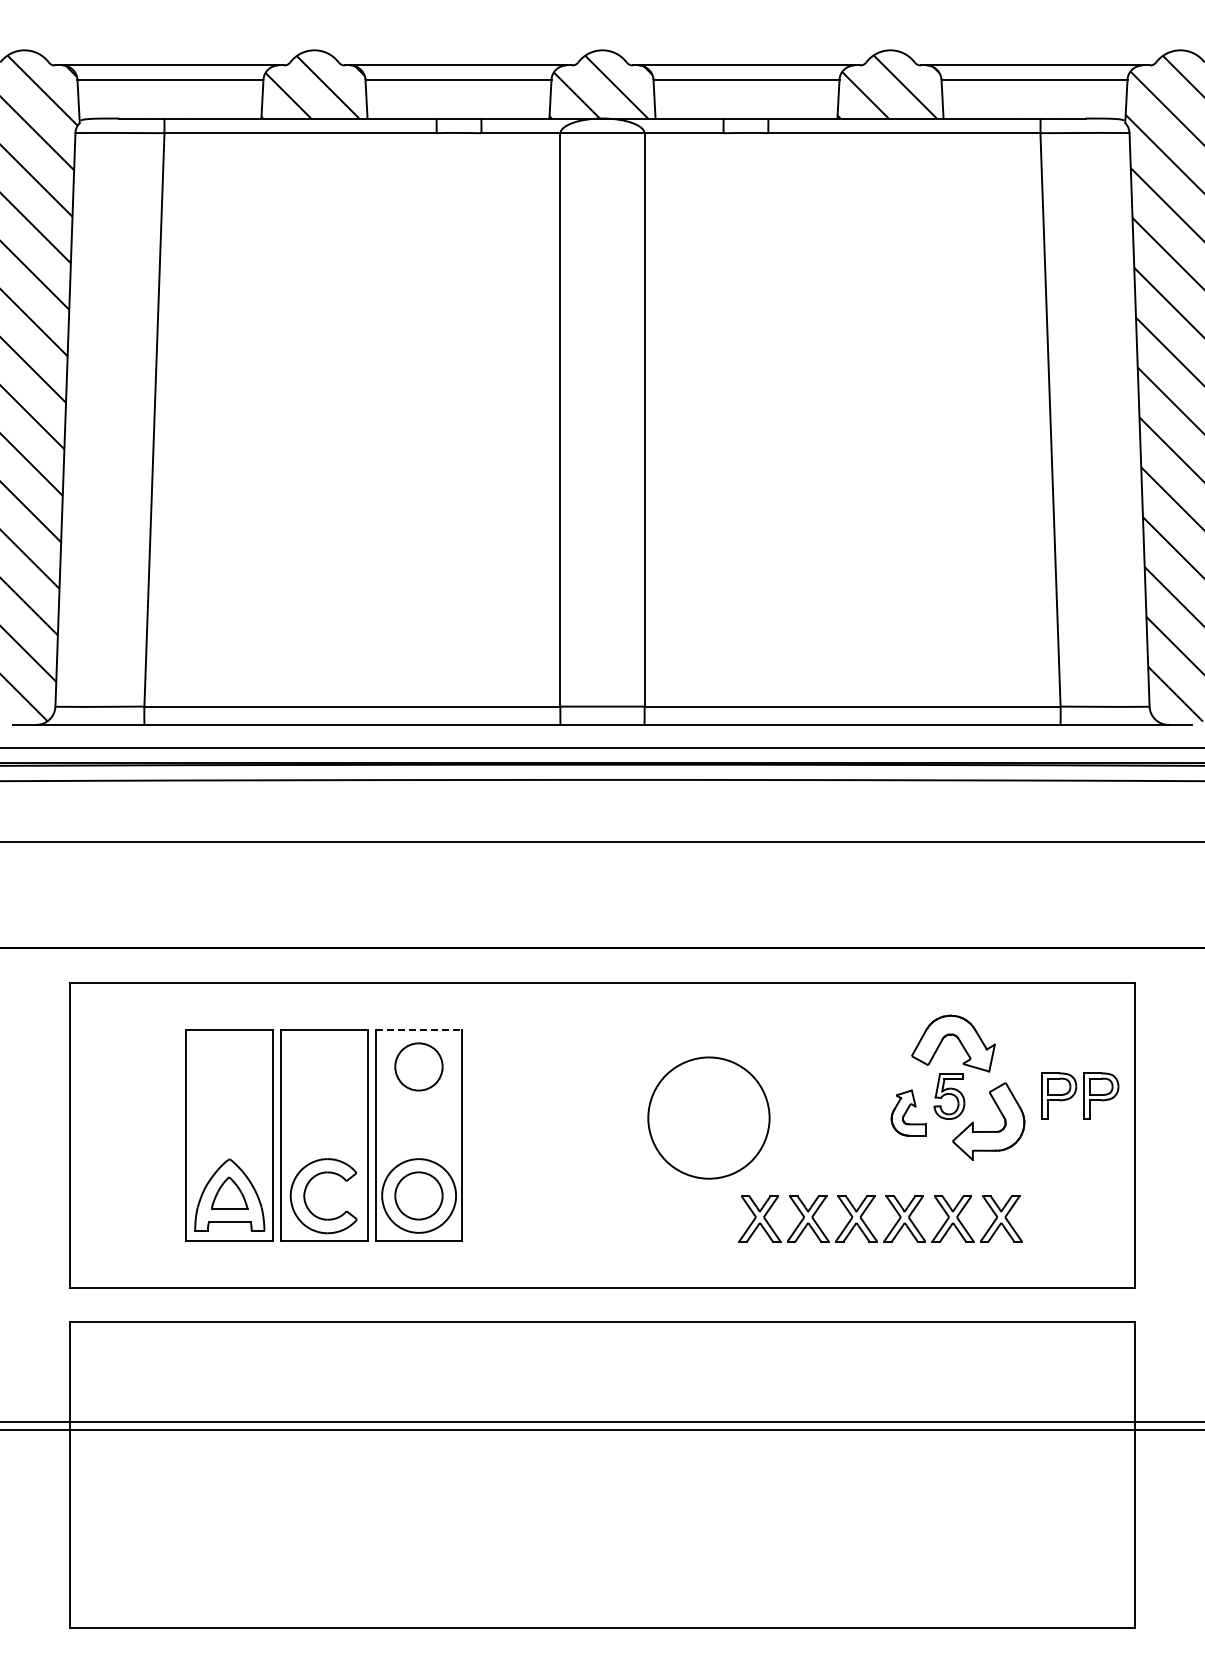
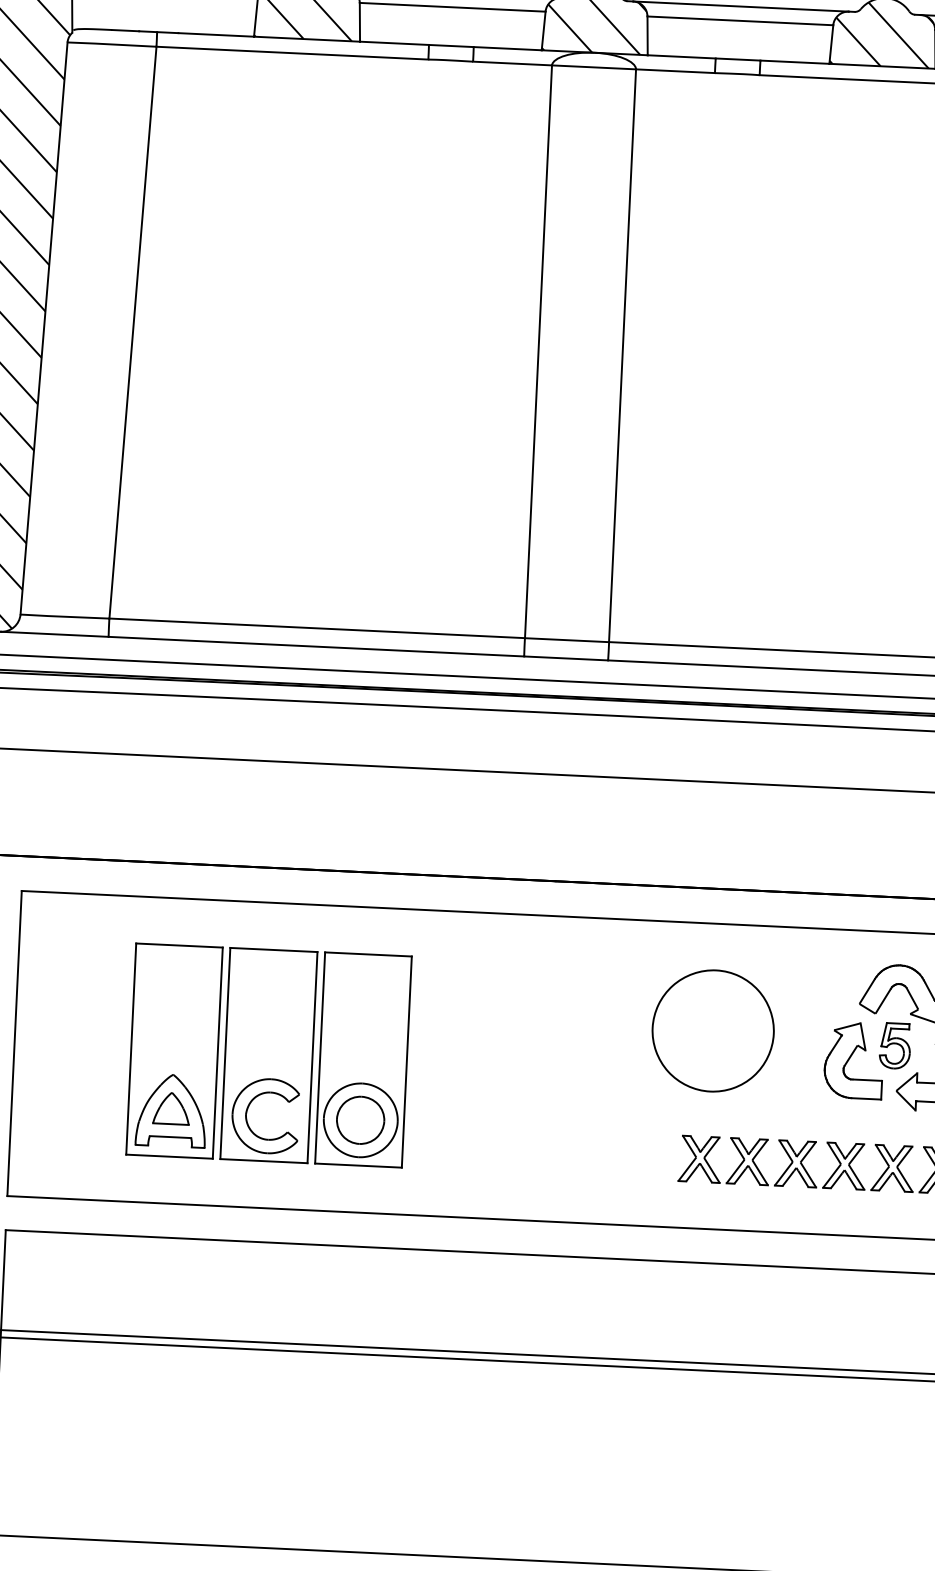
line: (419, 1029) -> (369, 954), dashed -> solid
part: (418, 1066) -> (366, 991), removed
part: (908, 1112) -> (853, 1060), size x1.67
part: (708, 1117) -> (712, 1030), moved

